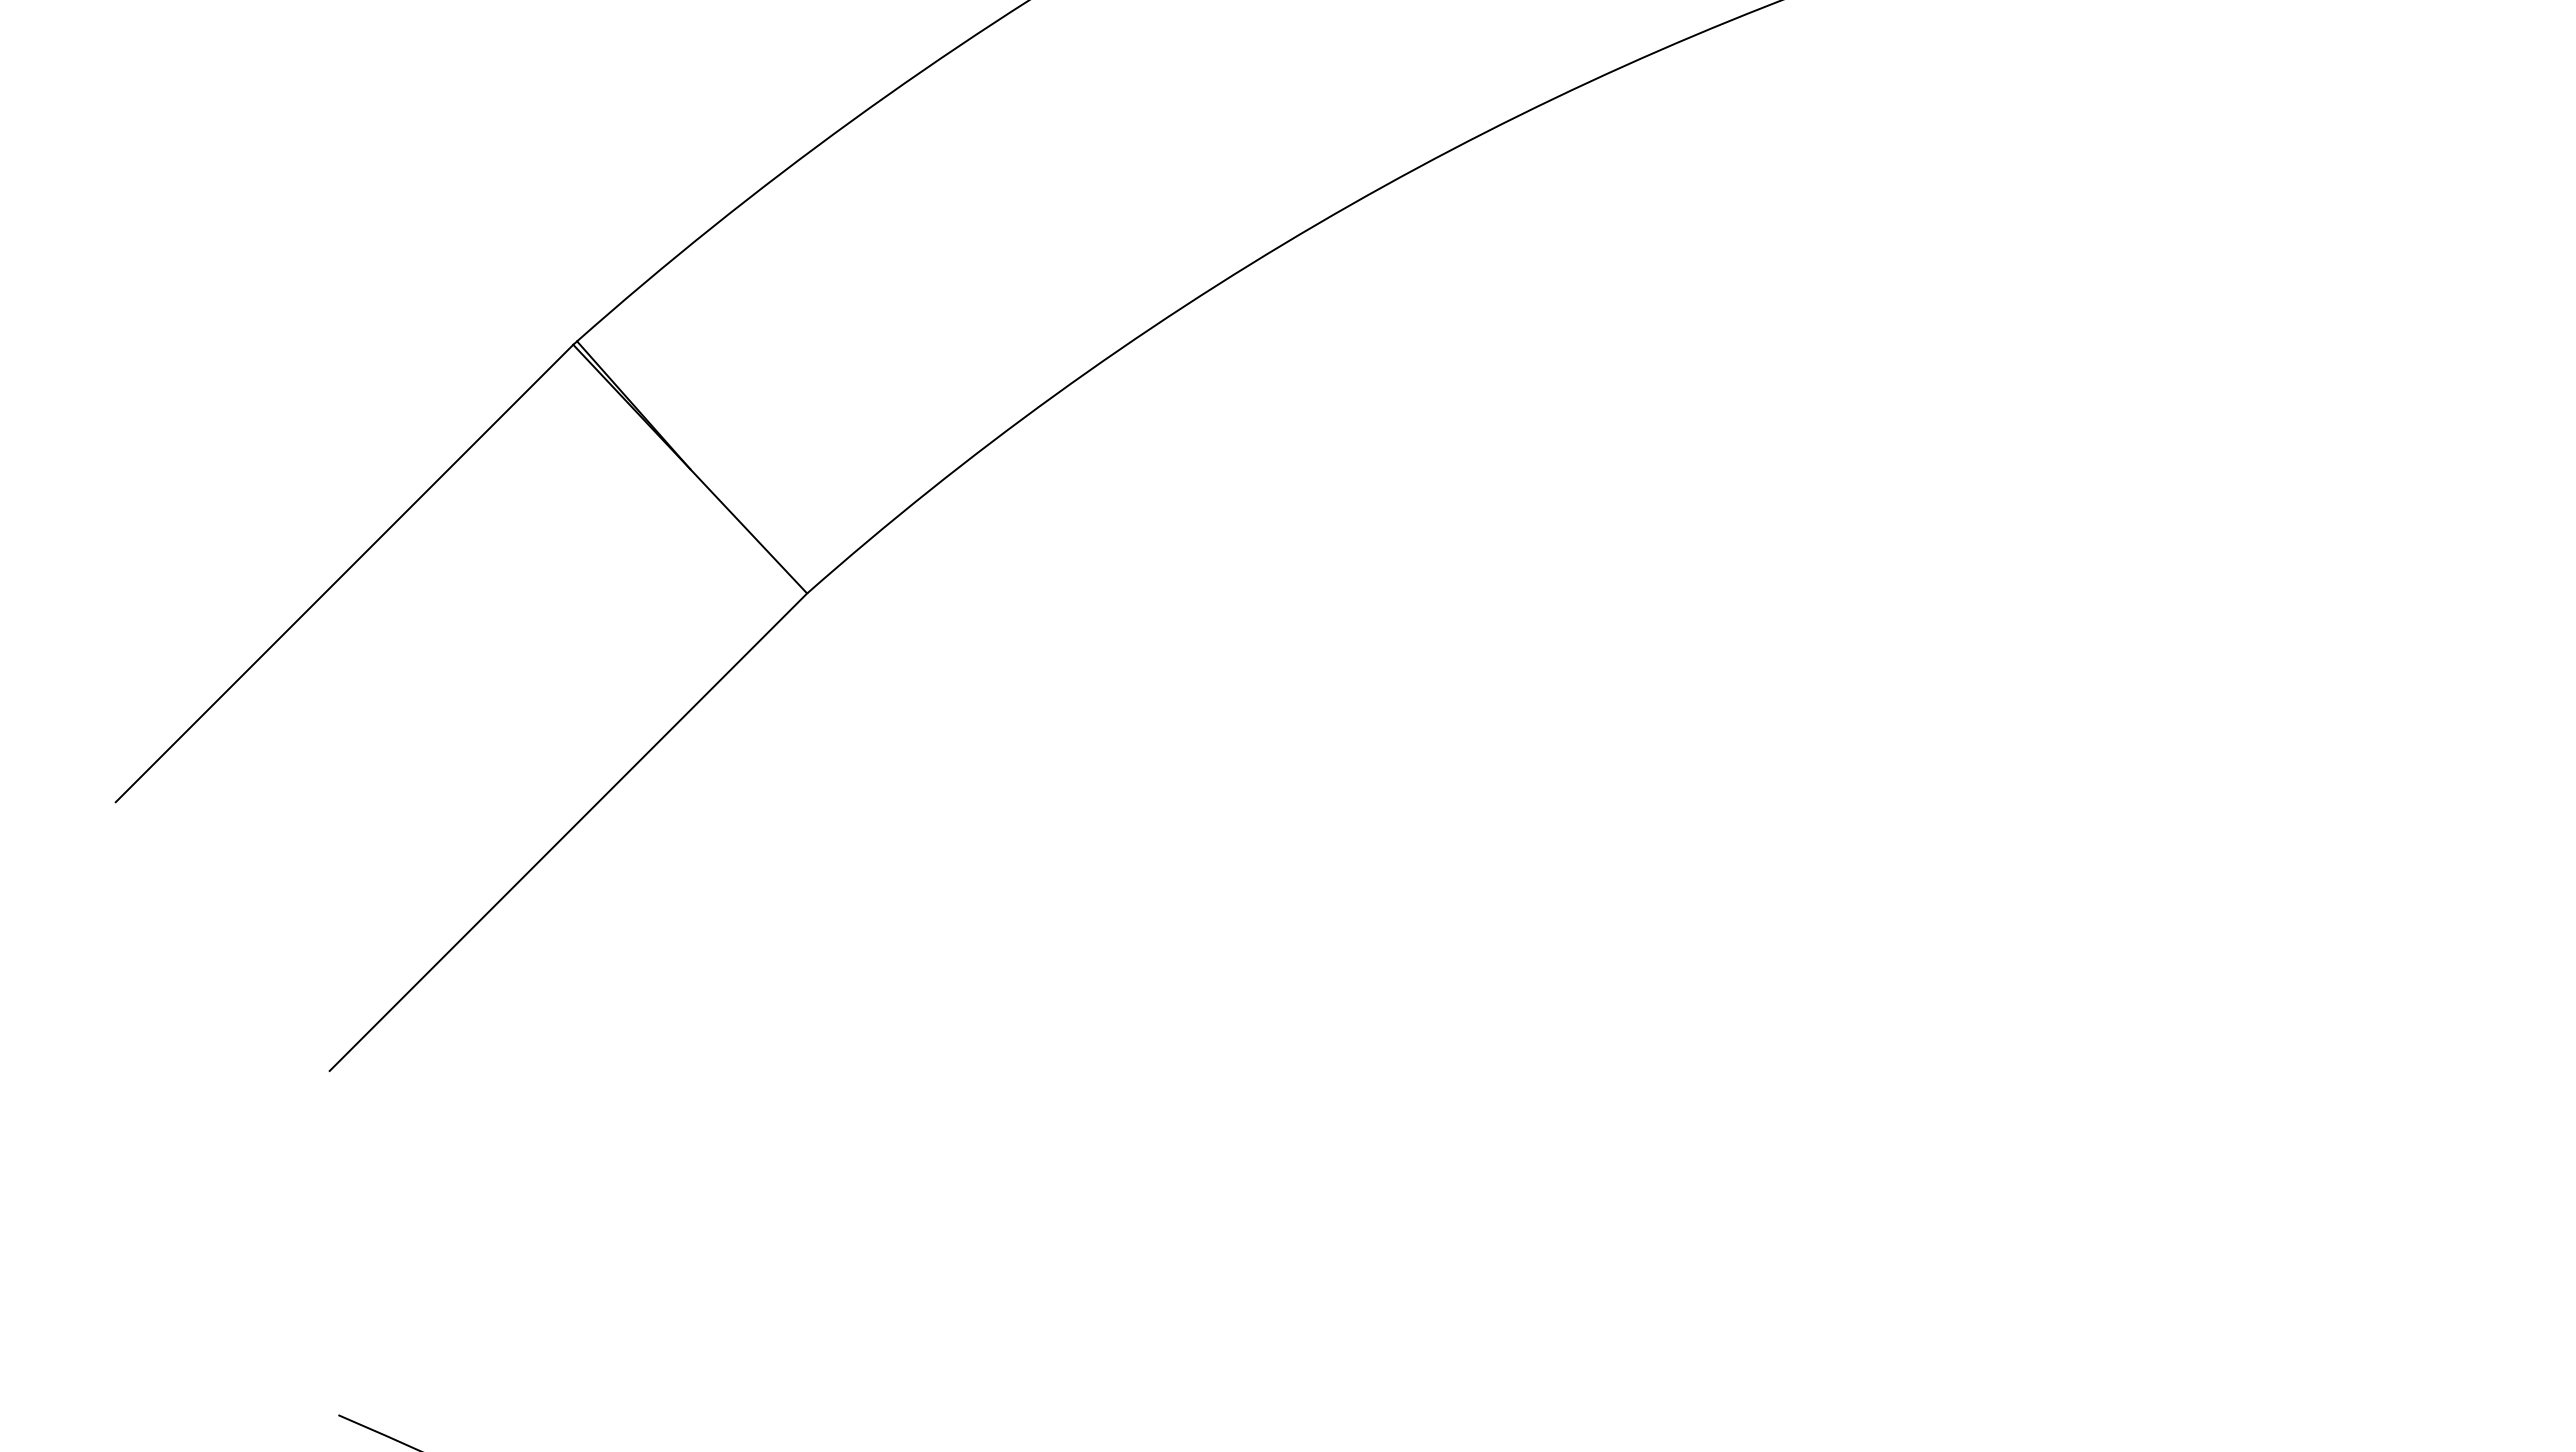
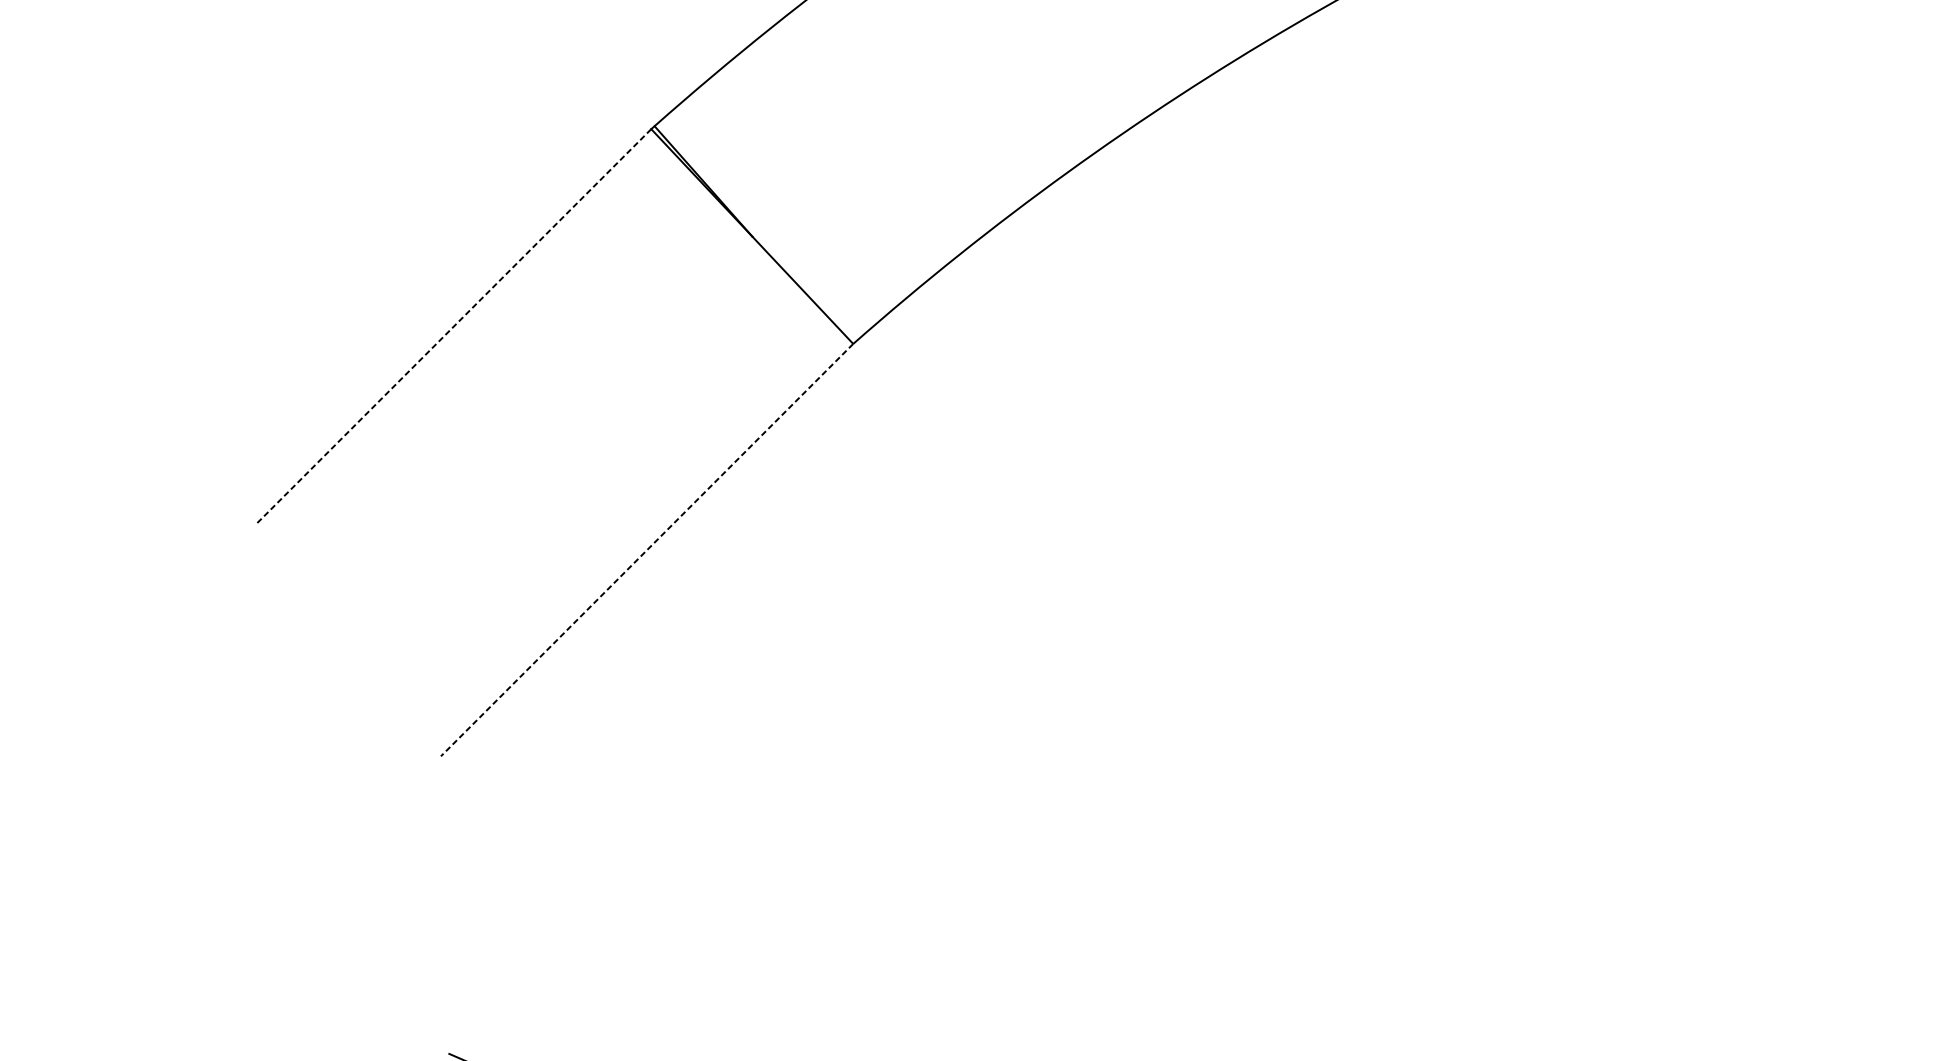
line: (344, 573) -> (453, 326), solid -> dashed
line: (568, 832) -> (647, 550), solid -> dashed

